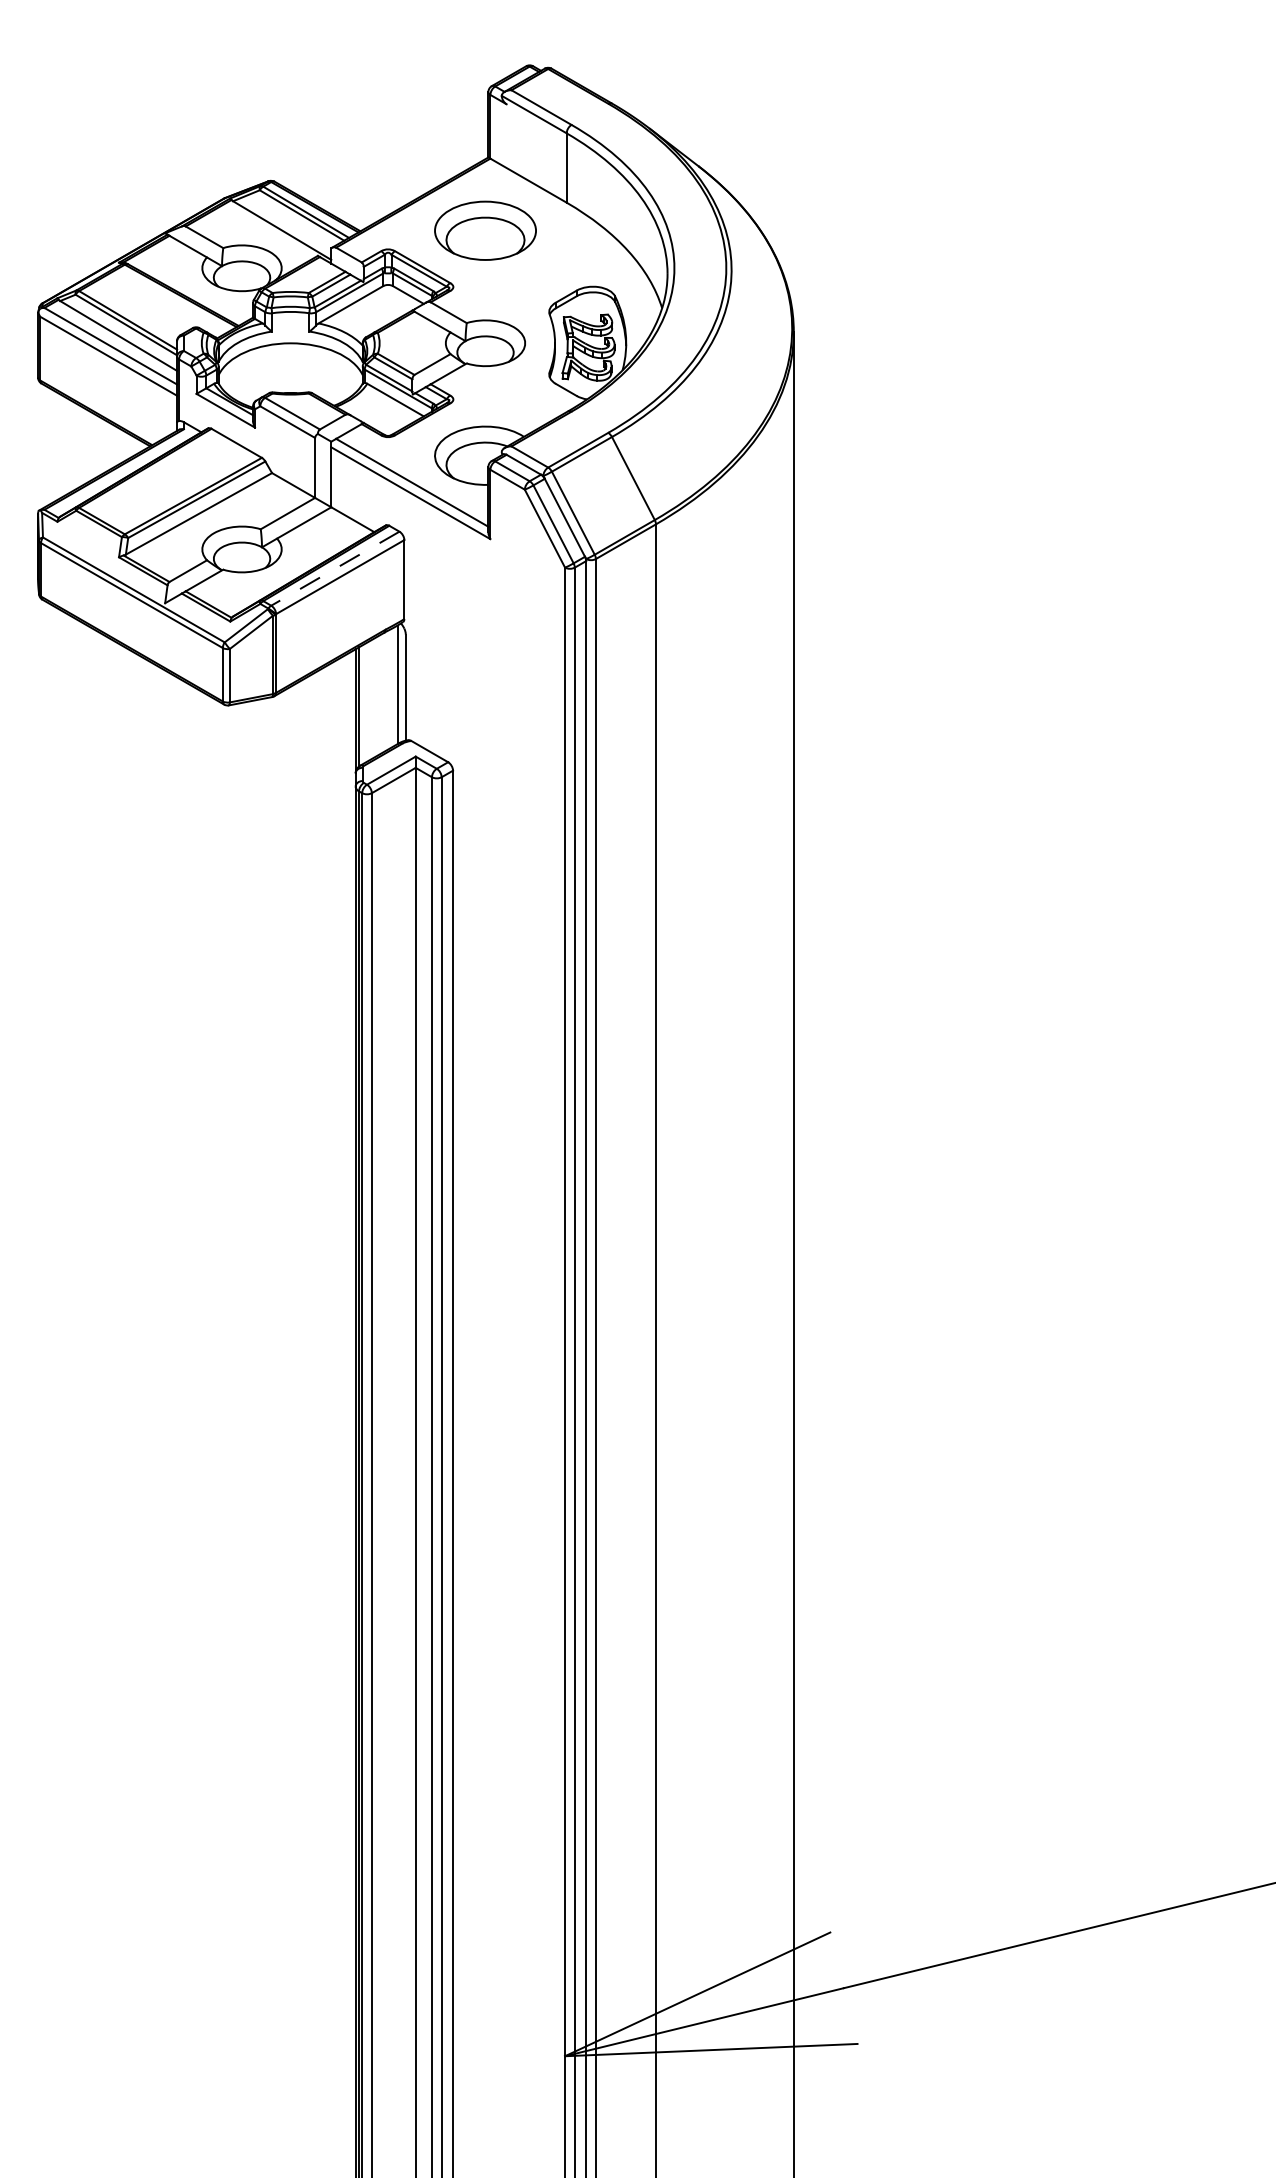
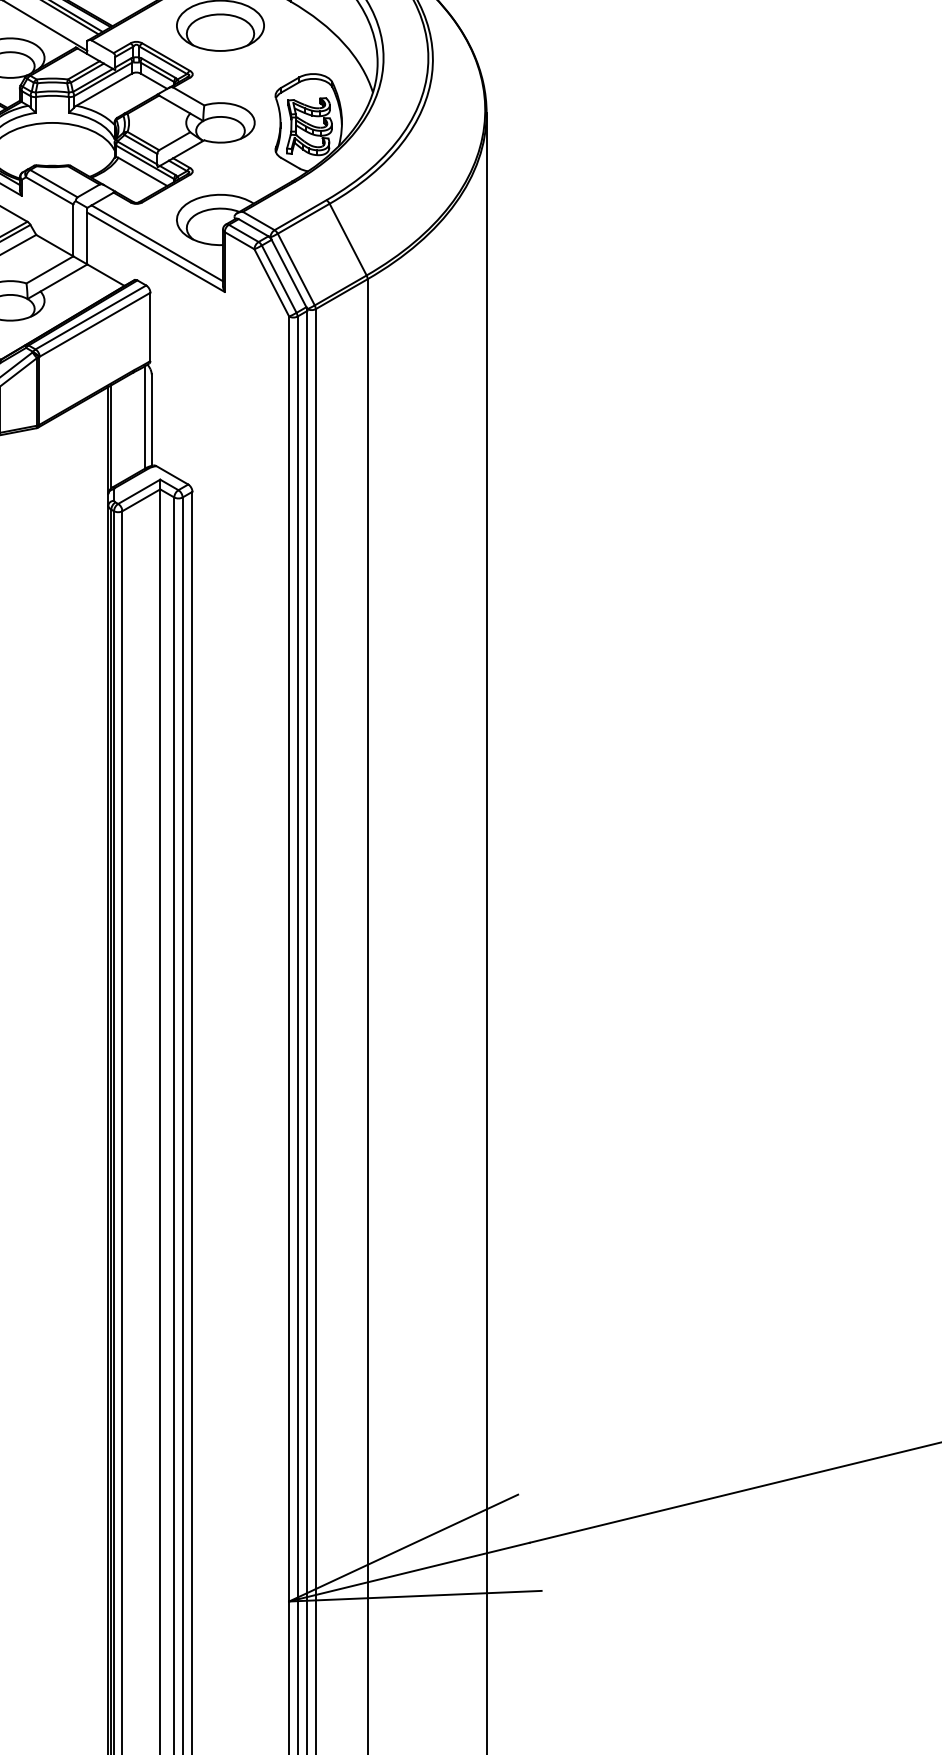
line: (334, 568) -> (90, 317), dashed -> solid

